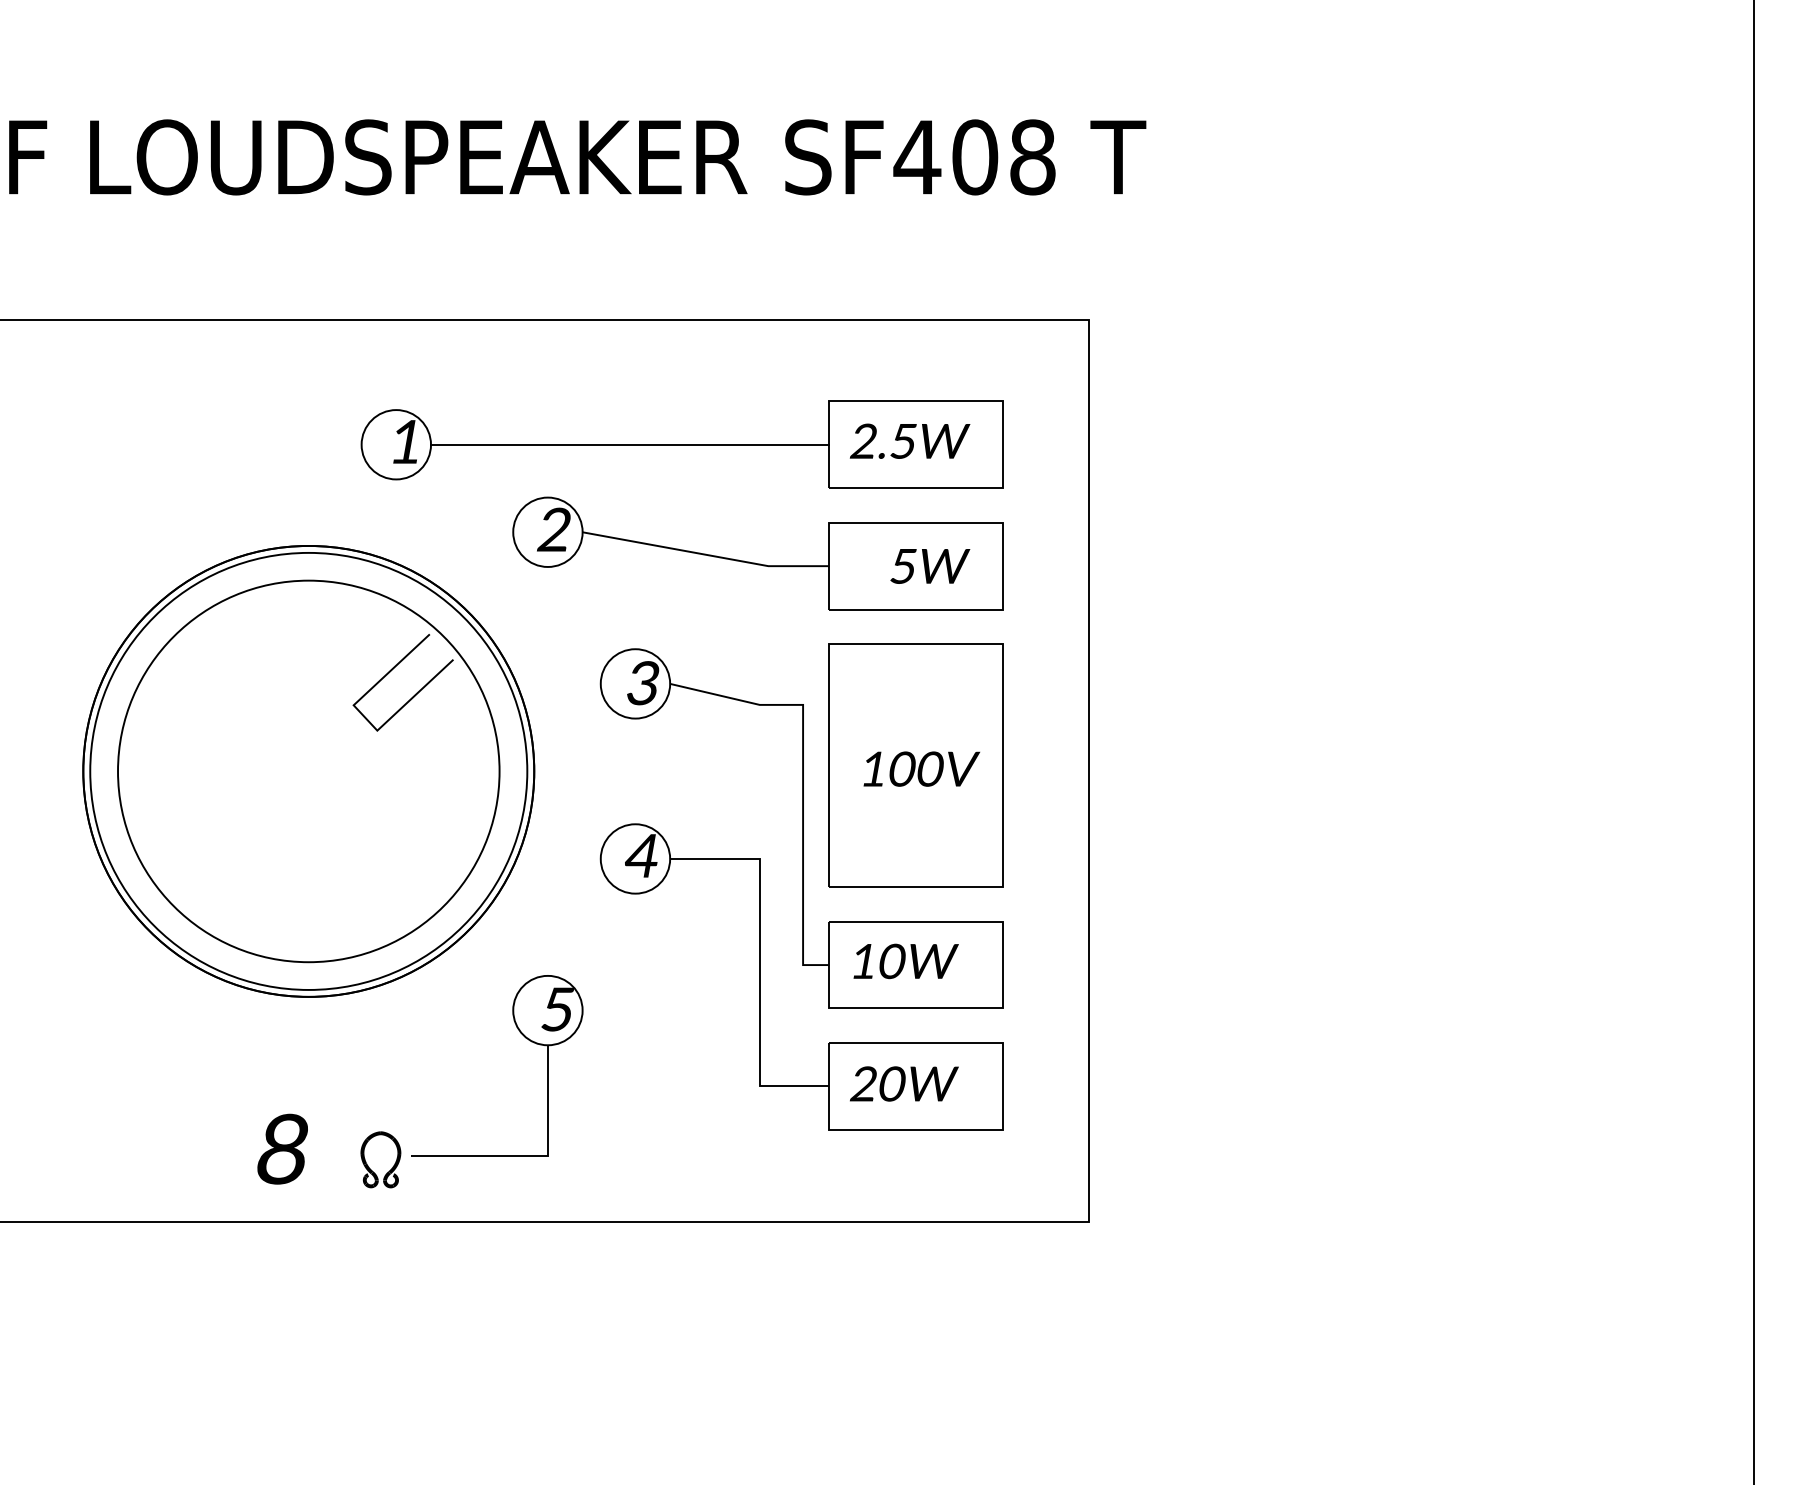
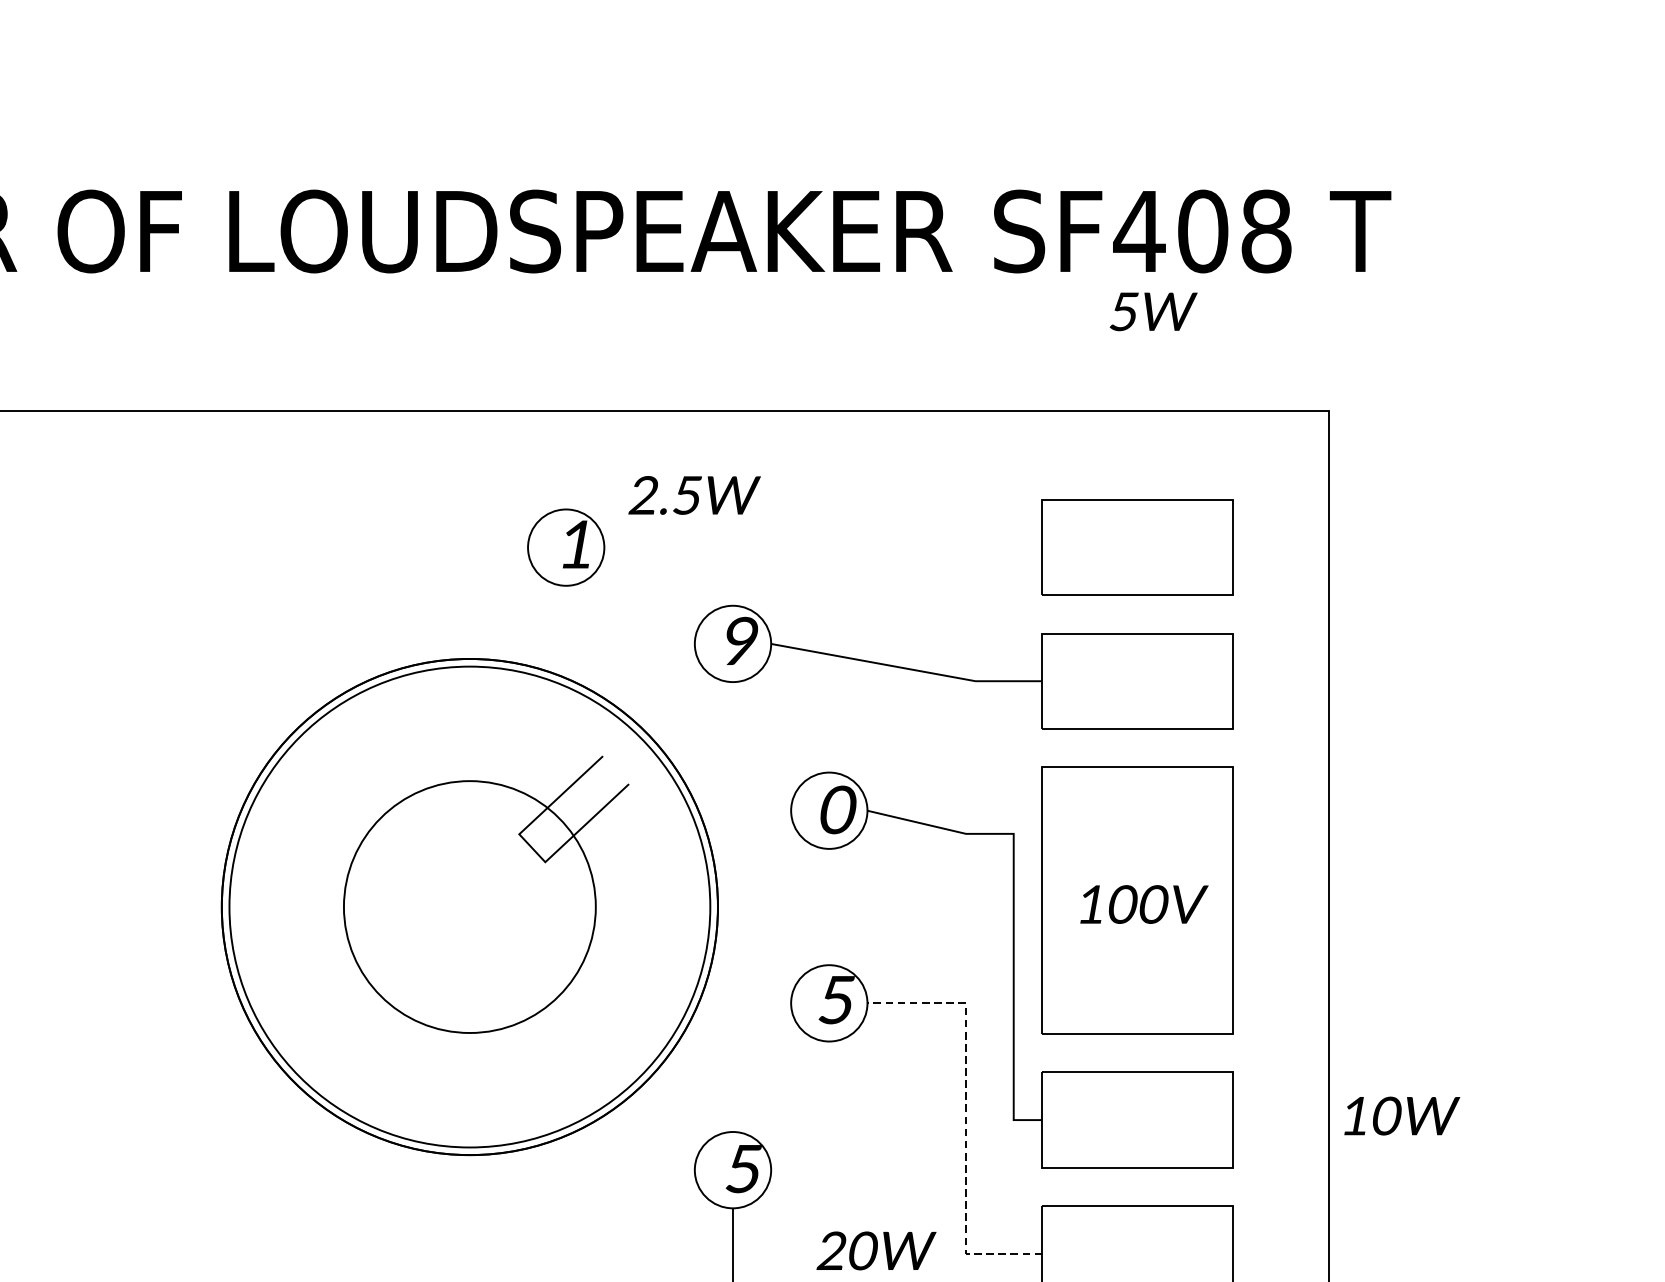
text: (909, 440) -> (694, 494), moved
line: (630, 444) -> (823, 547), removed
text: (553, 529) -> (739, 640), 2 -> 9
text: (930, 566) -> (1153, 311), moved
text: (643, 683) -> (838, 810), 3 -> 0
circle: (308, 771) -> (469, 907), size x0.6
text: (641, 855) -> (835, 999), 4 -> 5
text: (905, 961) -> (1401, 1116), moved
line: (759, 962) -> (965, 1117), solid -> dashed
text: (904, 1083) -> (876, 1250), moved

